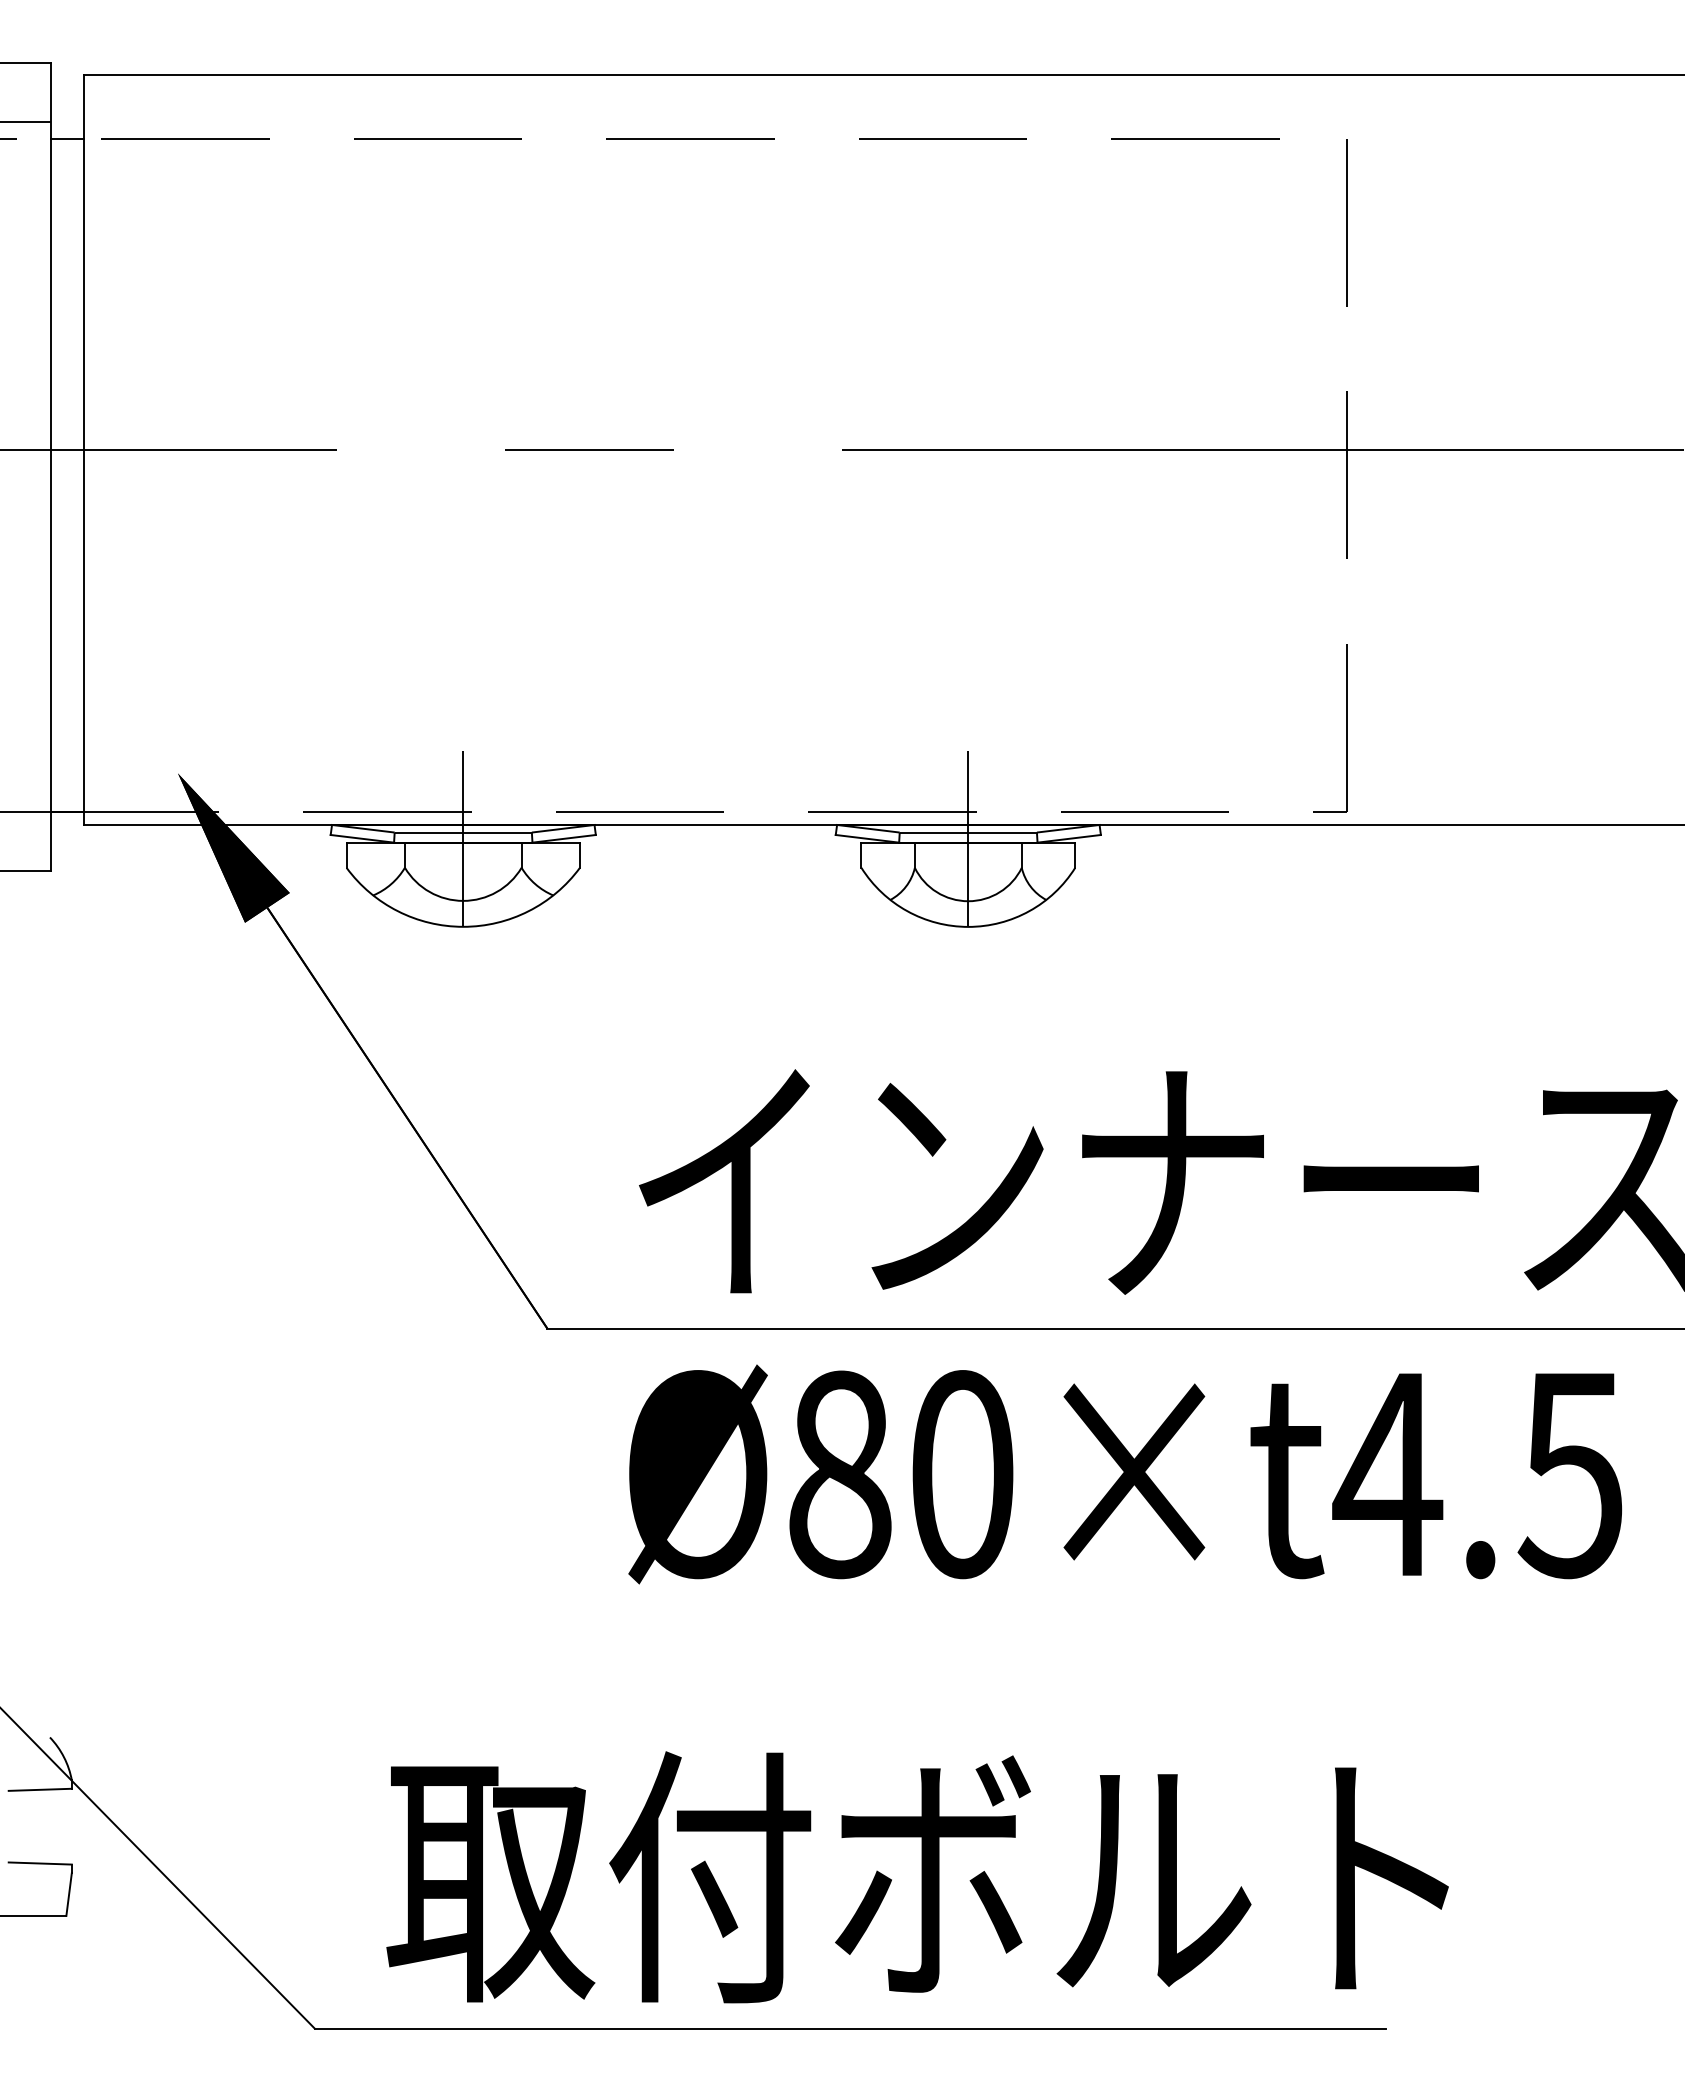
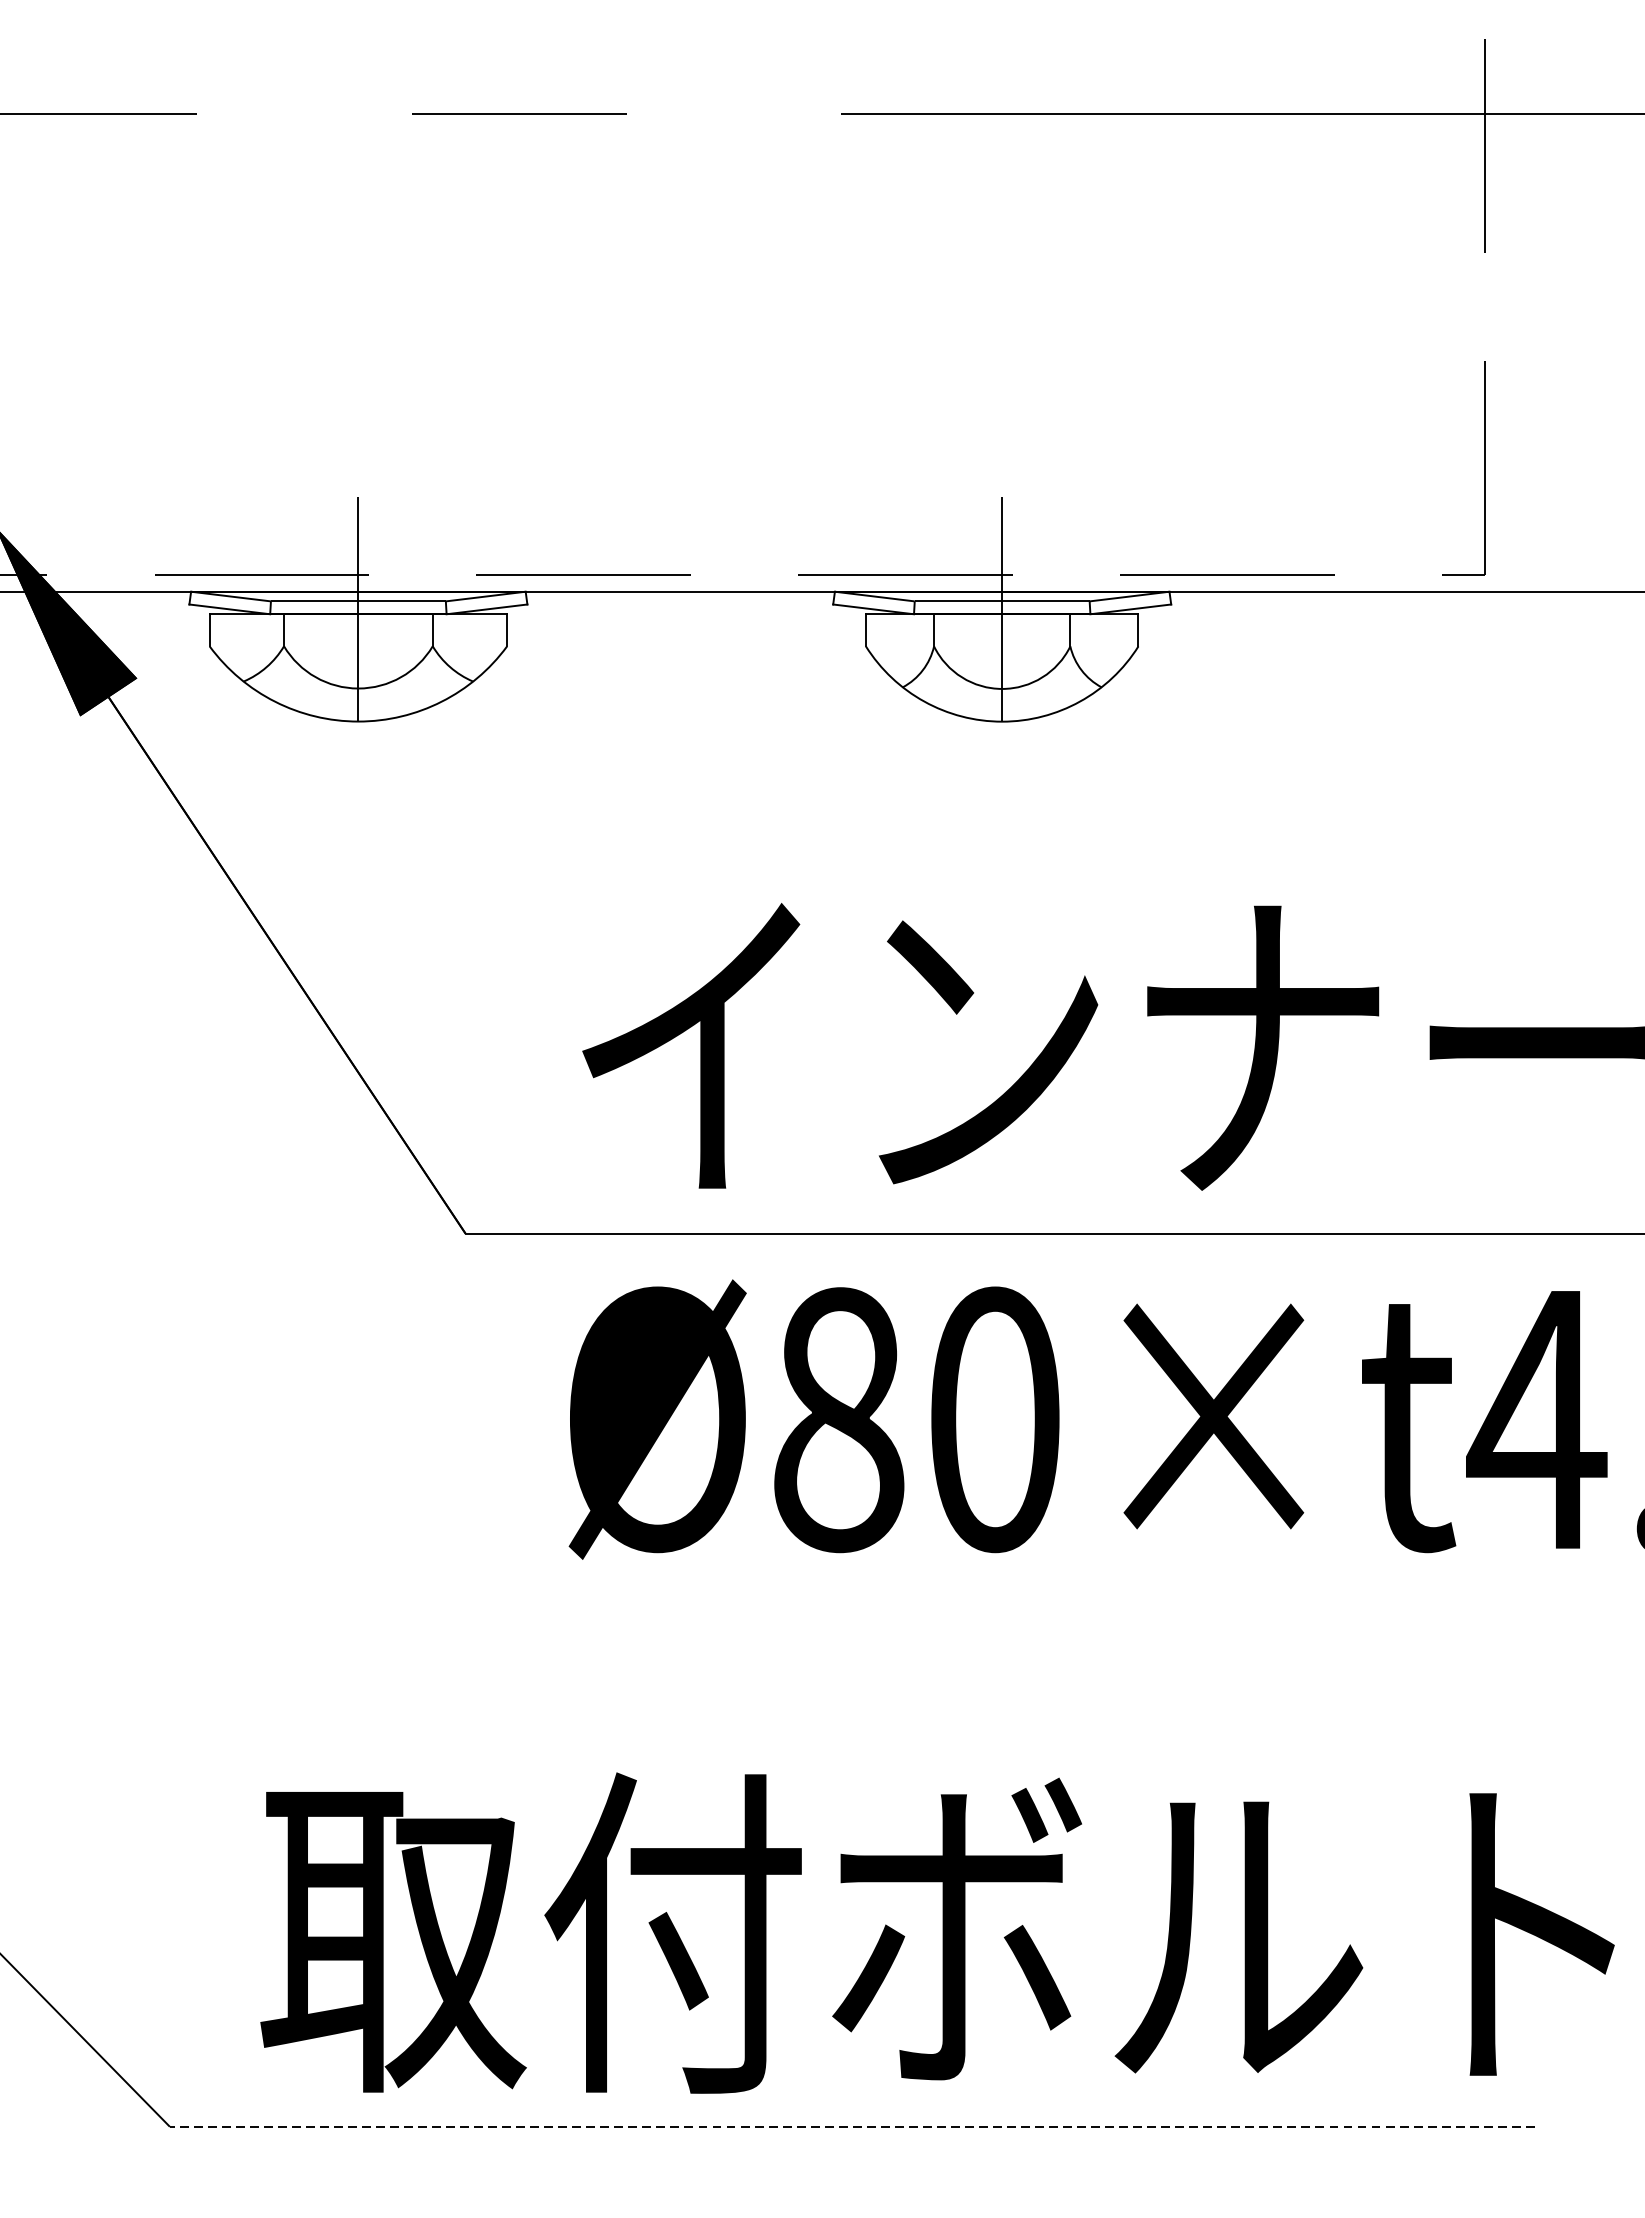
line: (850, 2029) -> (851, 2127), solid -> dashed

